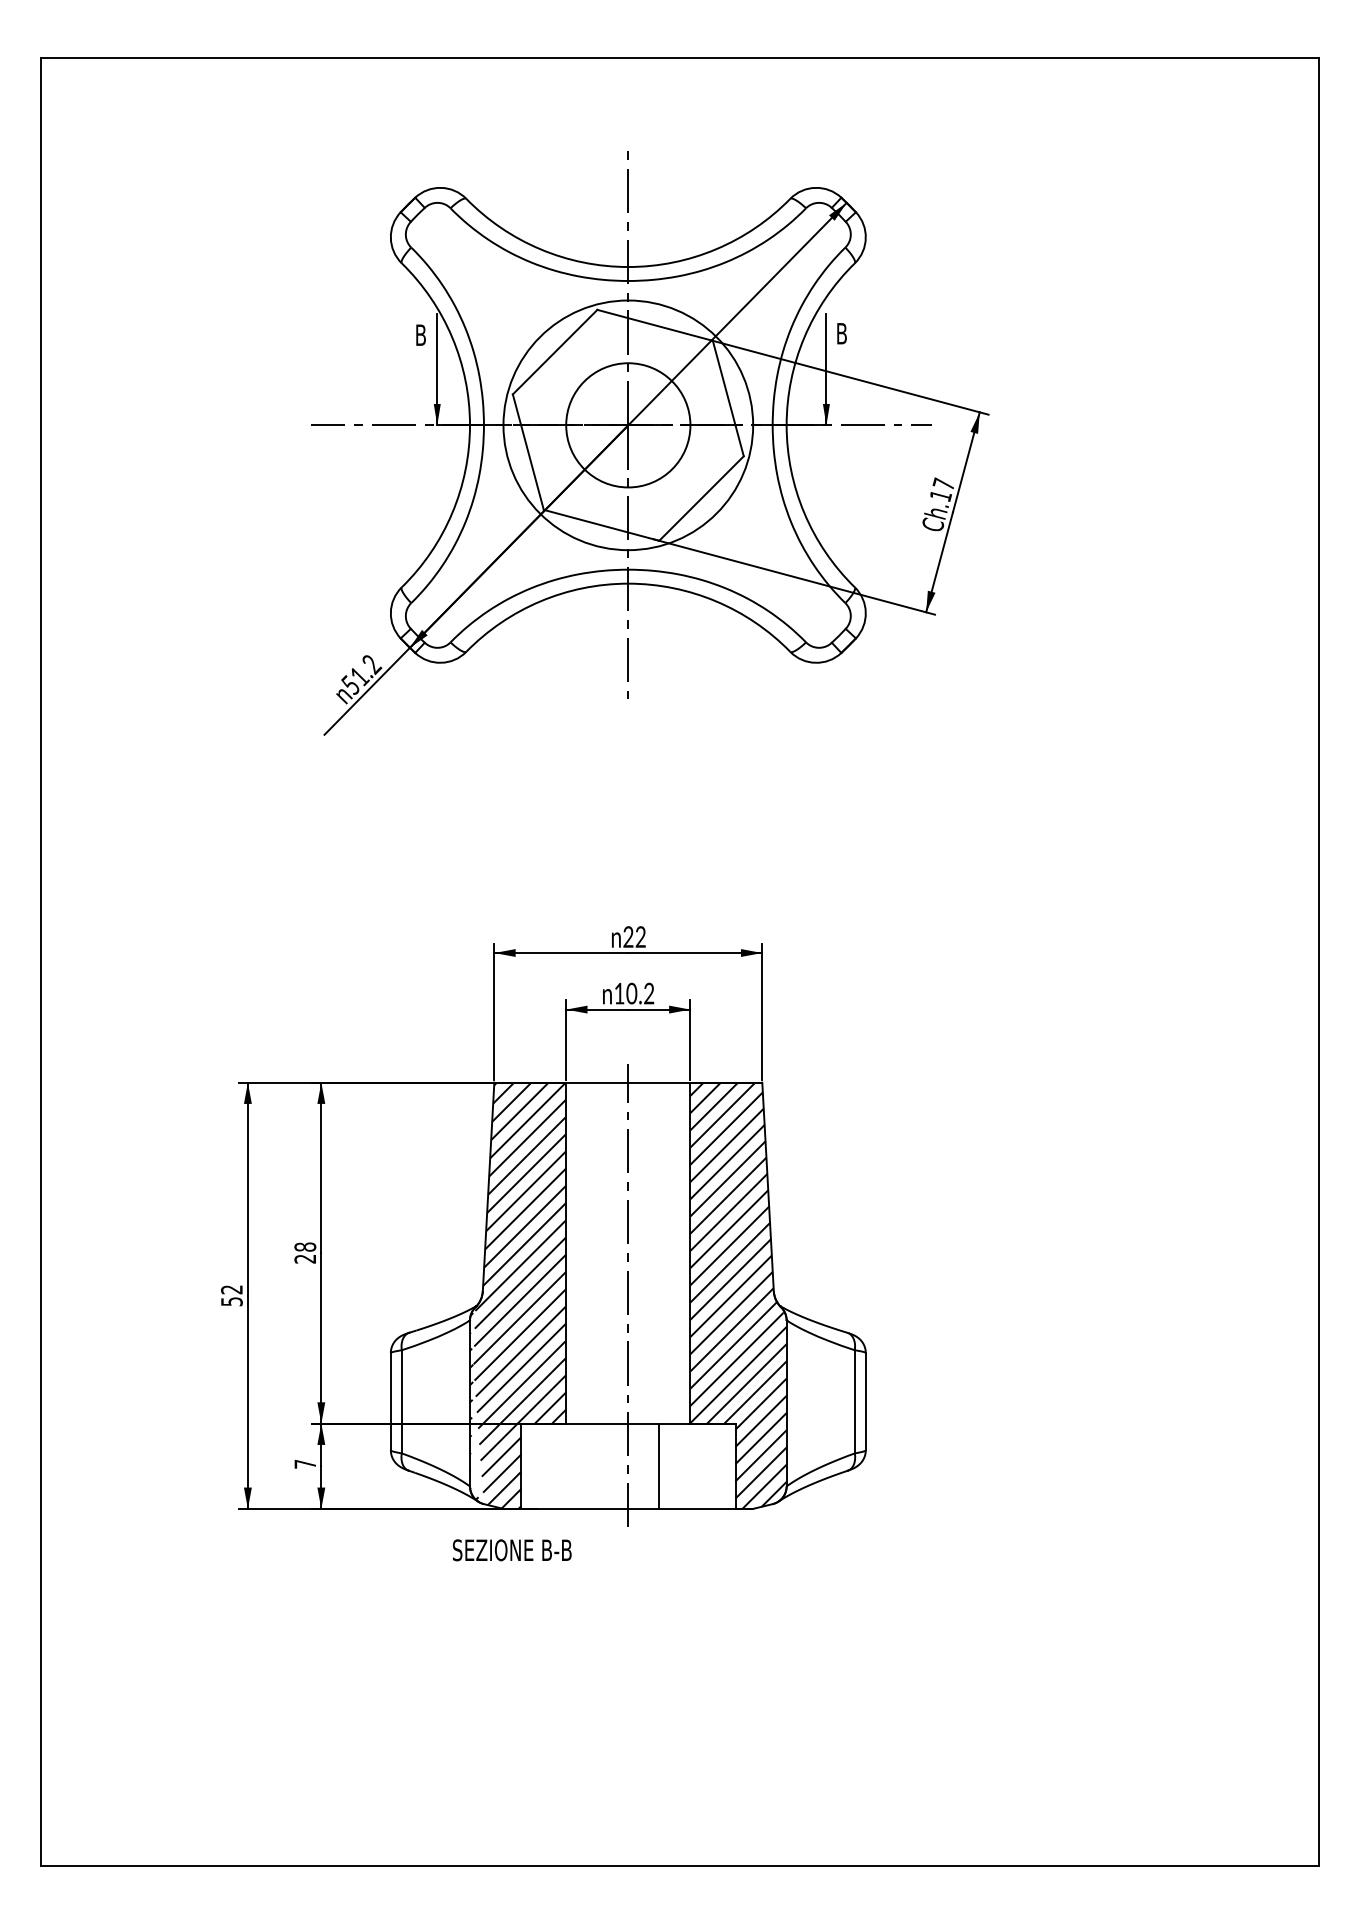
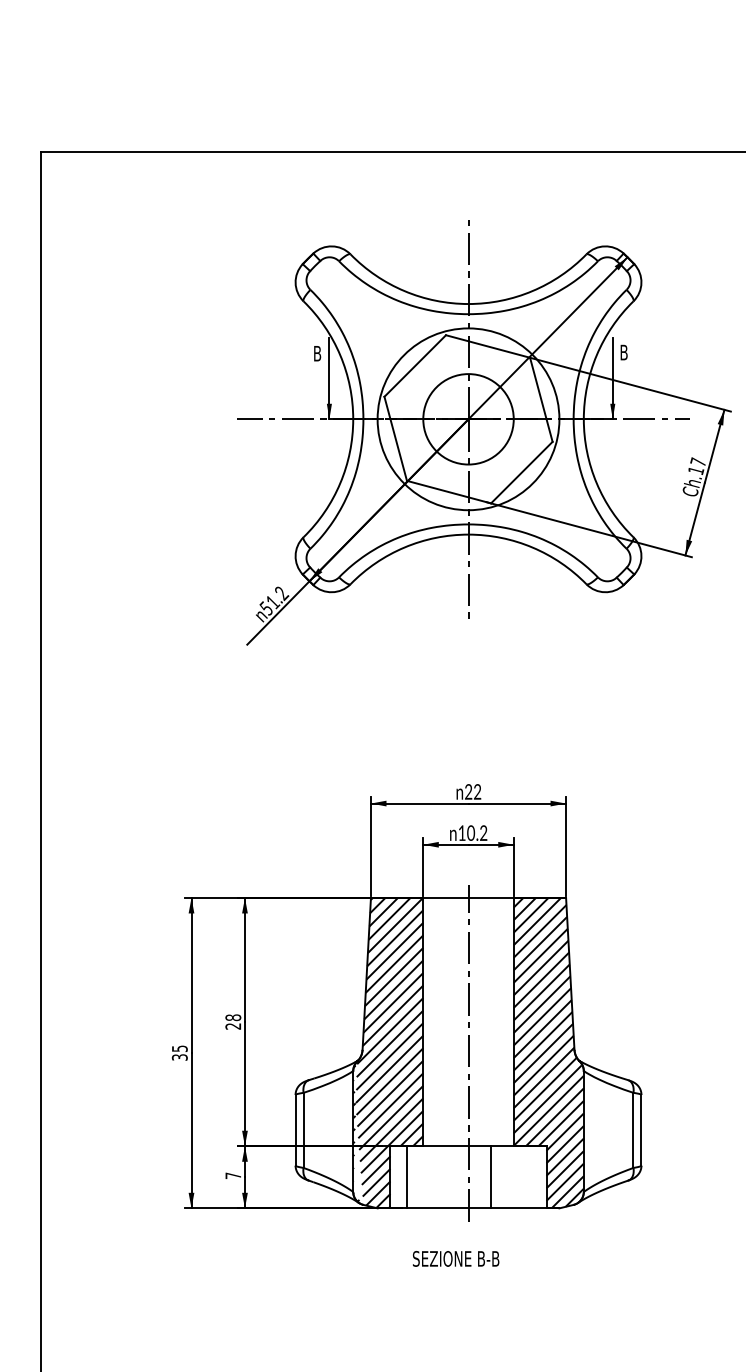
text: (231, 1295) -> (179, 1052), 52 -> 35
line: (543, 1465) -> (406, 1176), added
text: (512, 1550) -> (456, 1259), moved

